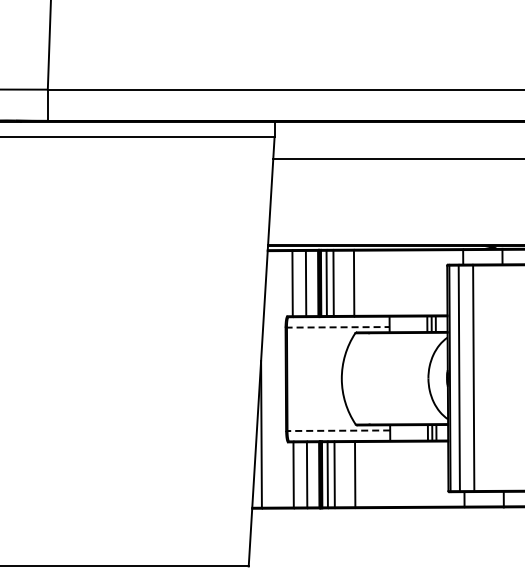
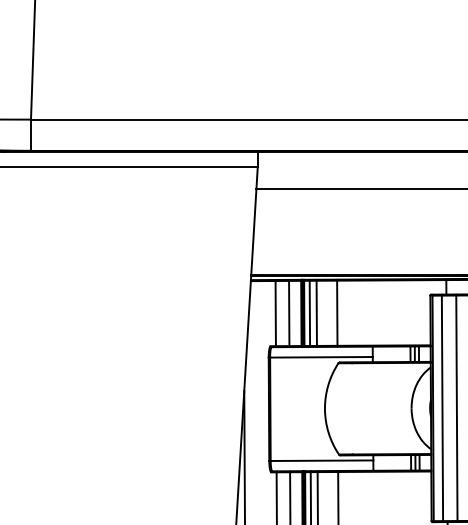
line: (338, 327) -> (321, 357), dashed -> solid
line: (337, 430) -> (320, 460), dashed -> solid

